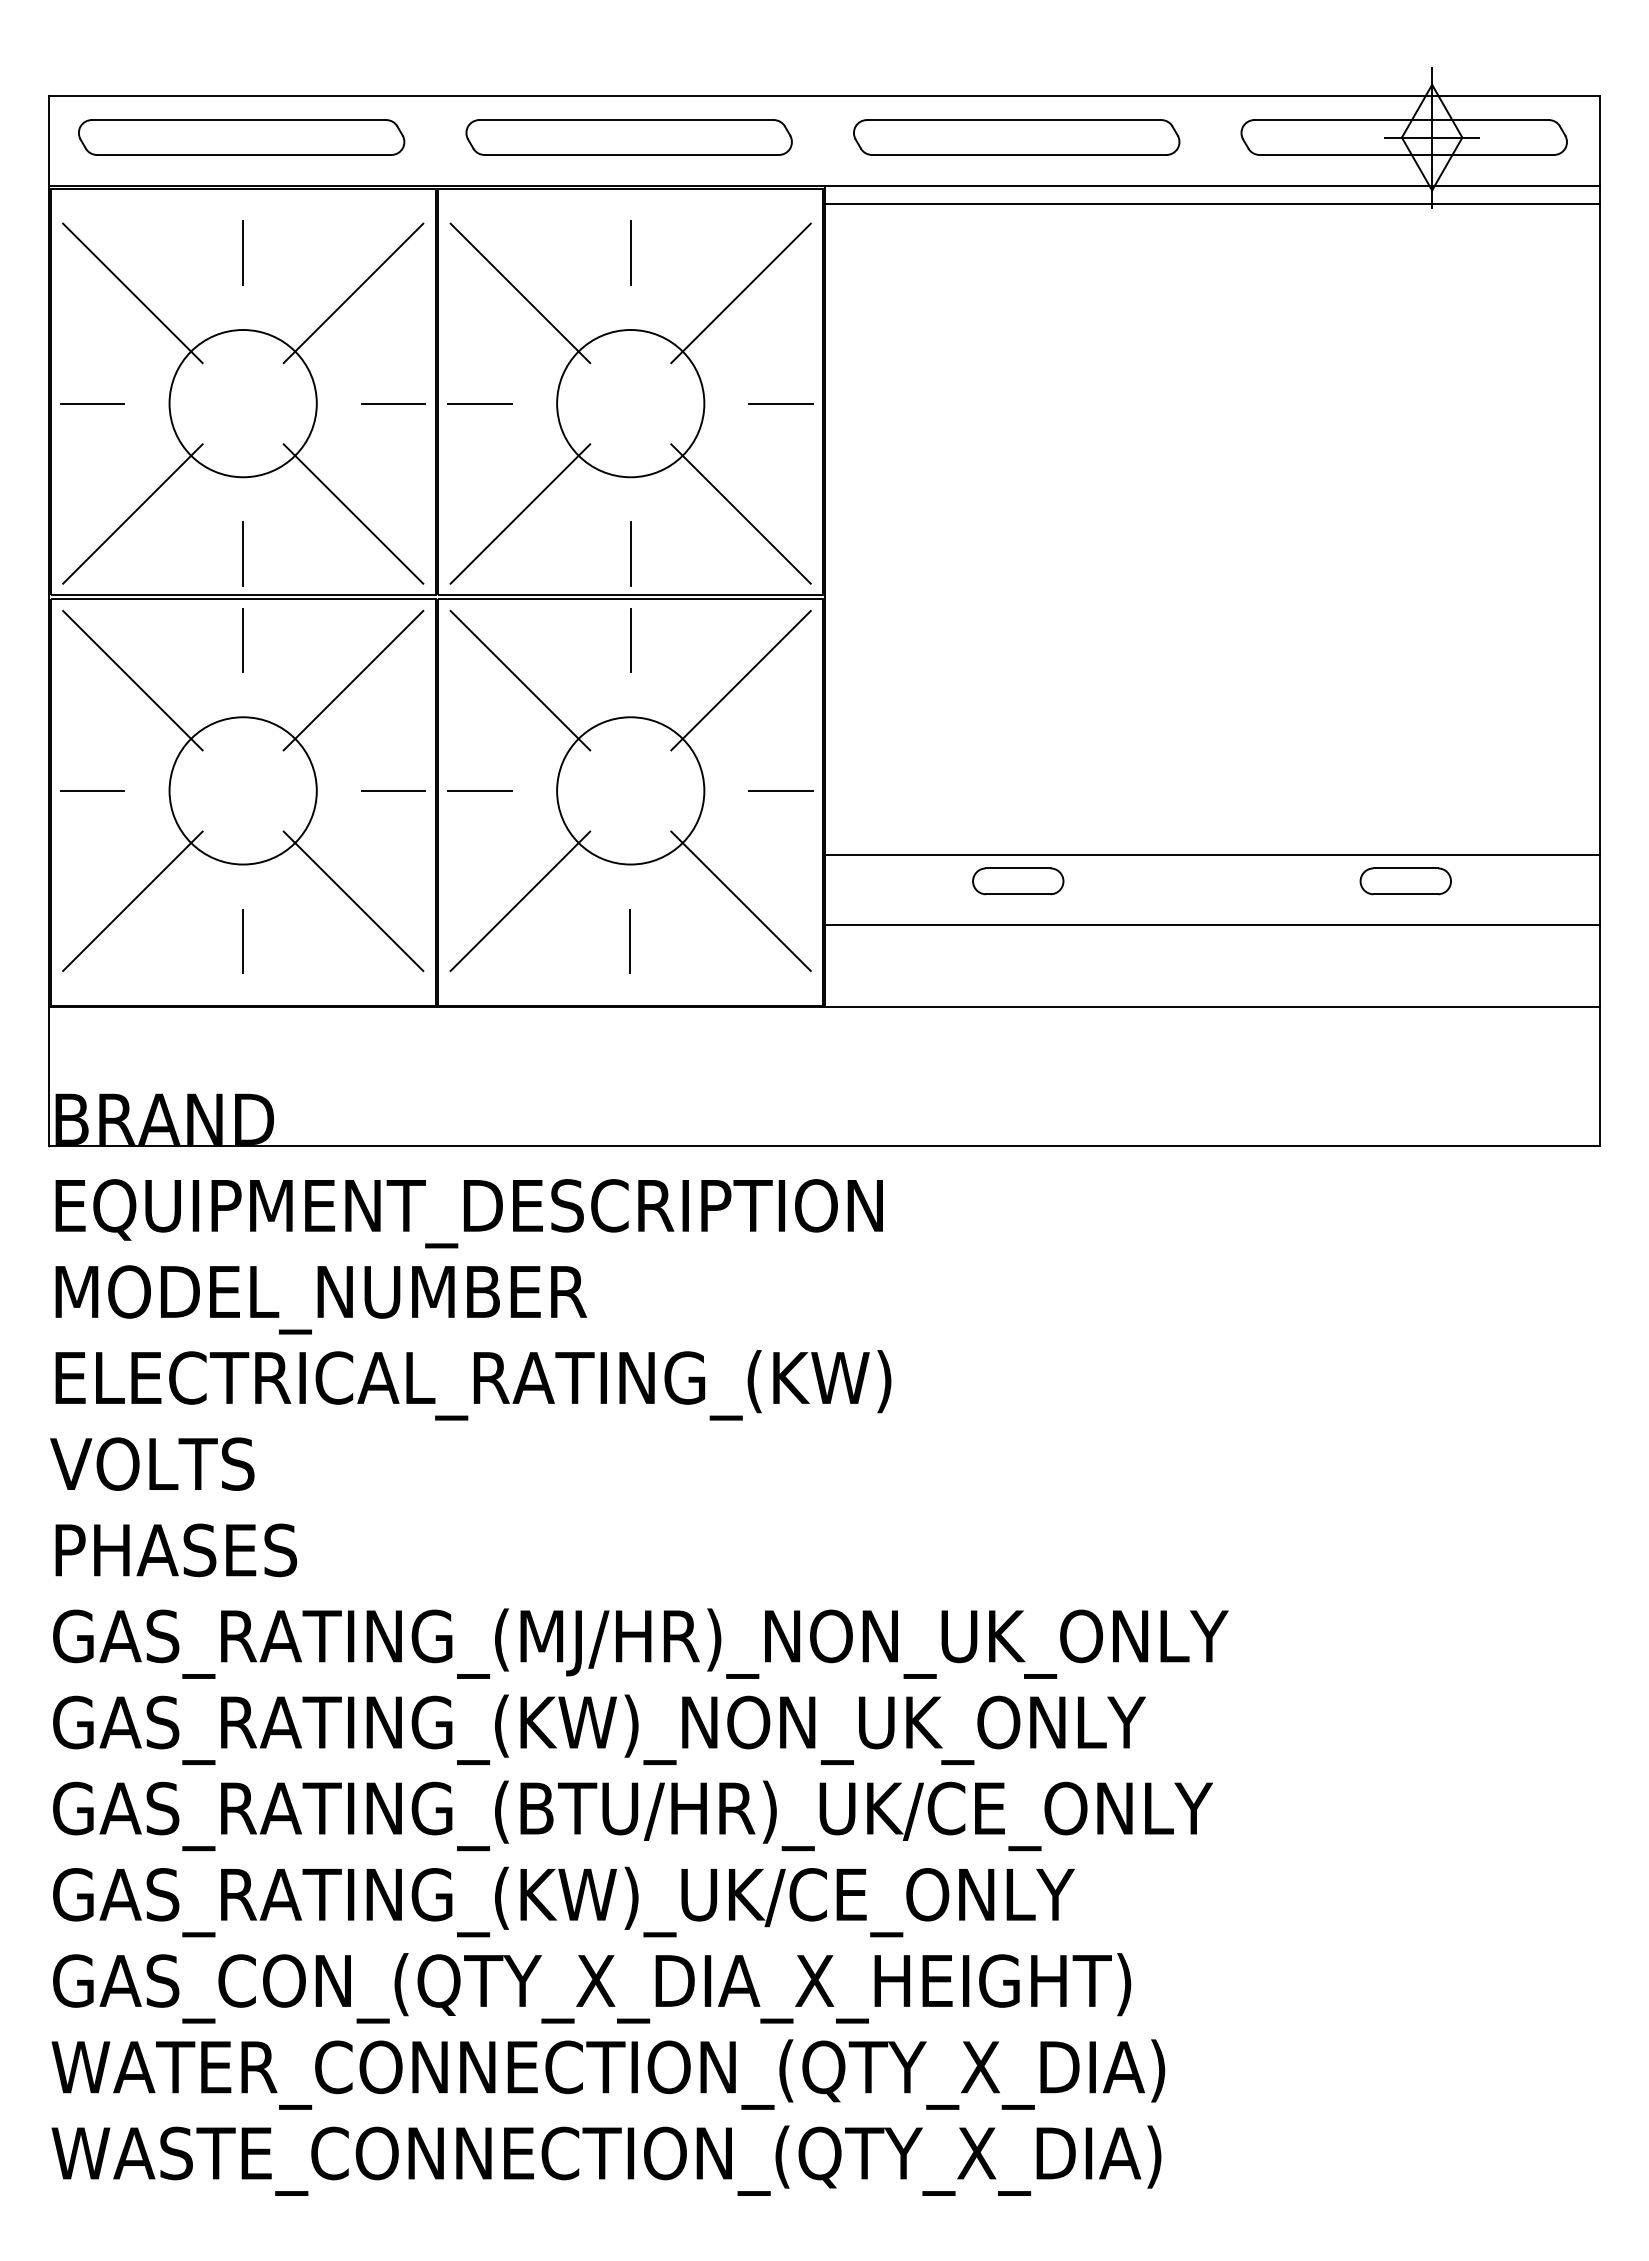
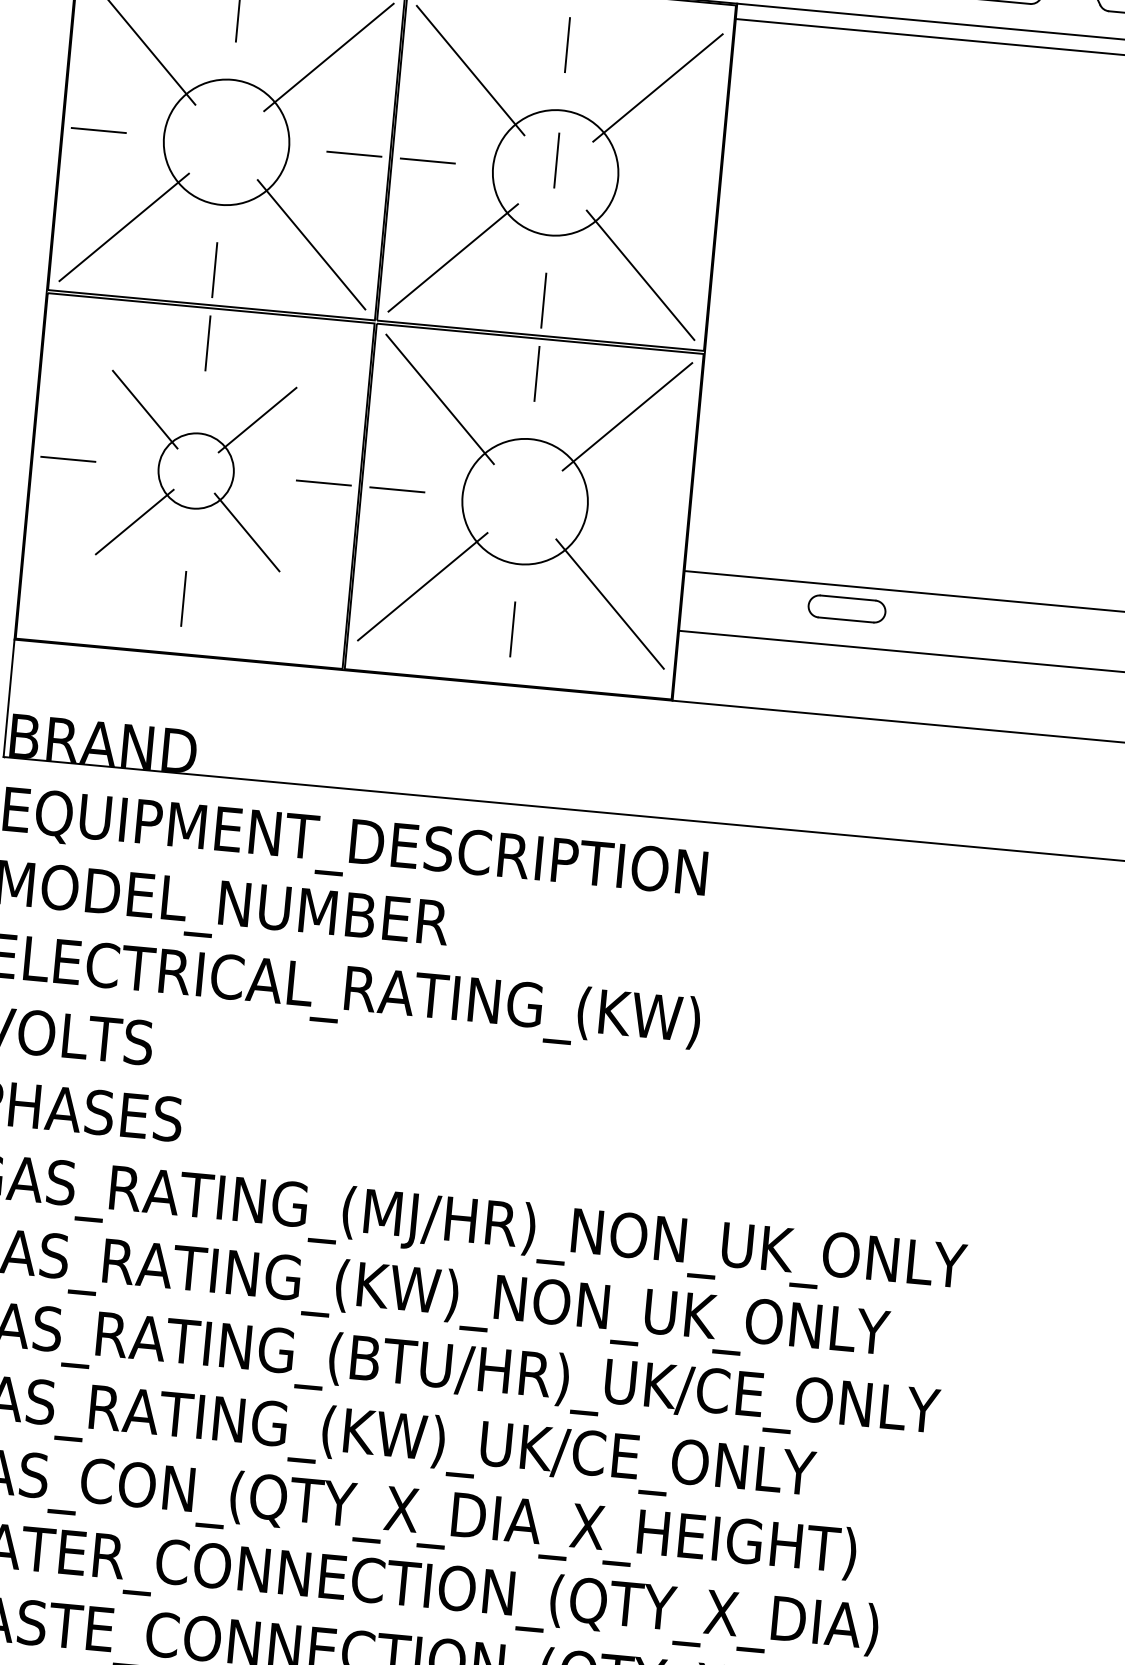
line: (630, 388) -> (556, 160), added
line: (781, 403) -> (683, 184), removed
part: (243, 790) -> (196, 470), size x0.6
line: (780, 790) -> (652, 513), removed

